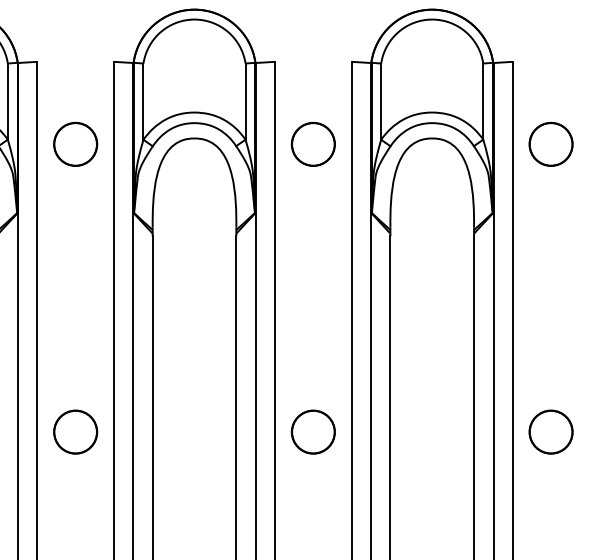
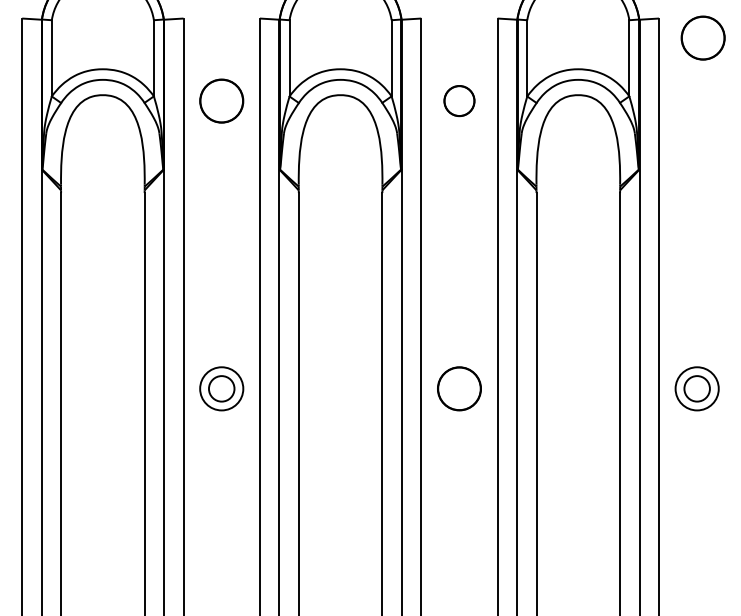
circle: (313, 143) -> (459, 100), size x0.7
circle: (550, 143) -> (702, 37), moved
circle: (75, 431) -> (221, 388), size x0.6
circle: (550, 431) -> (696, 388), size x0.6

